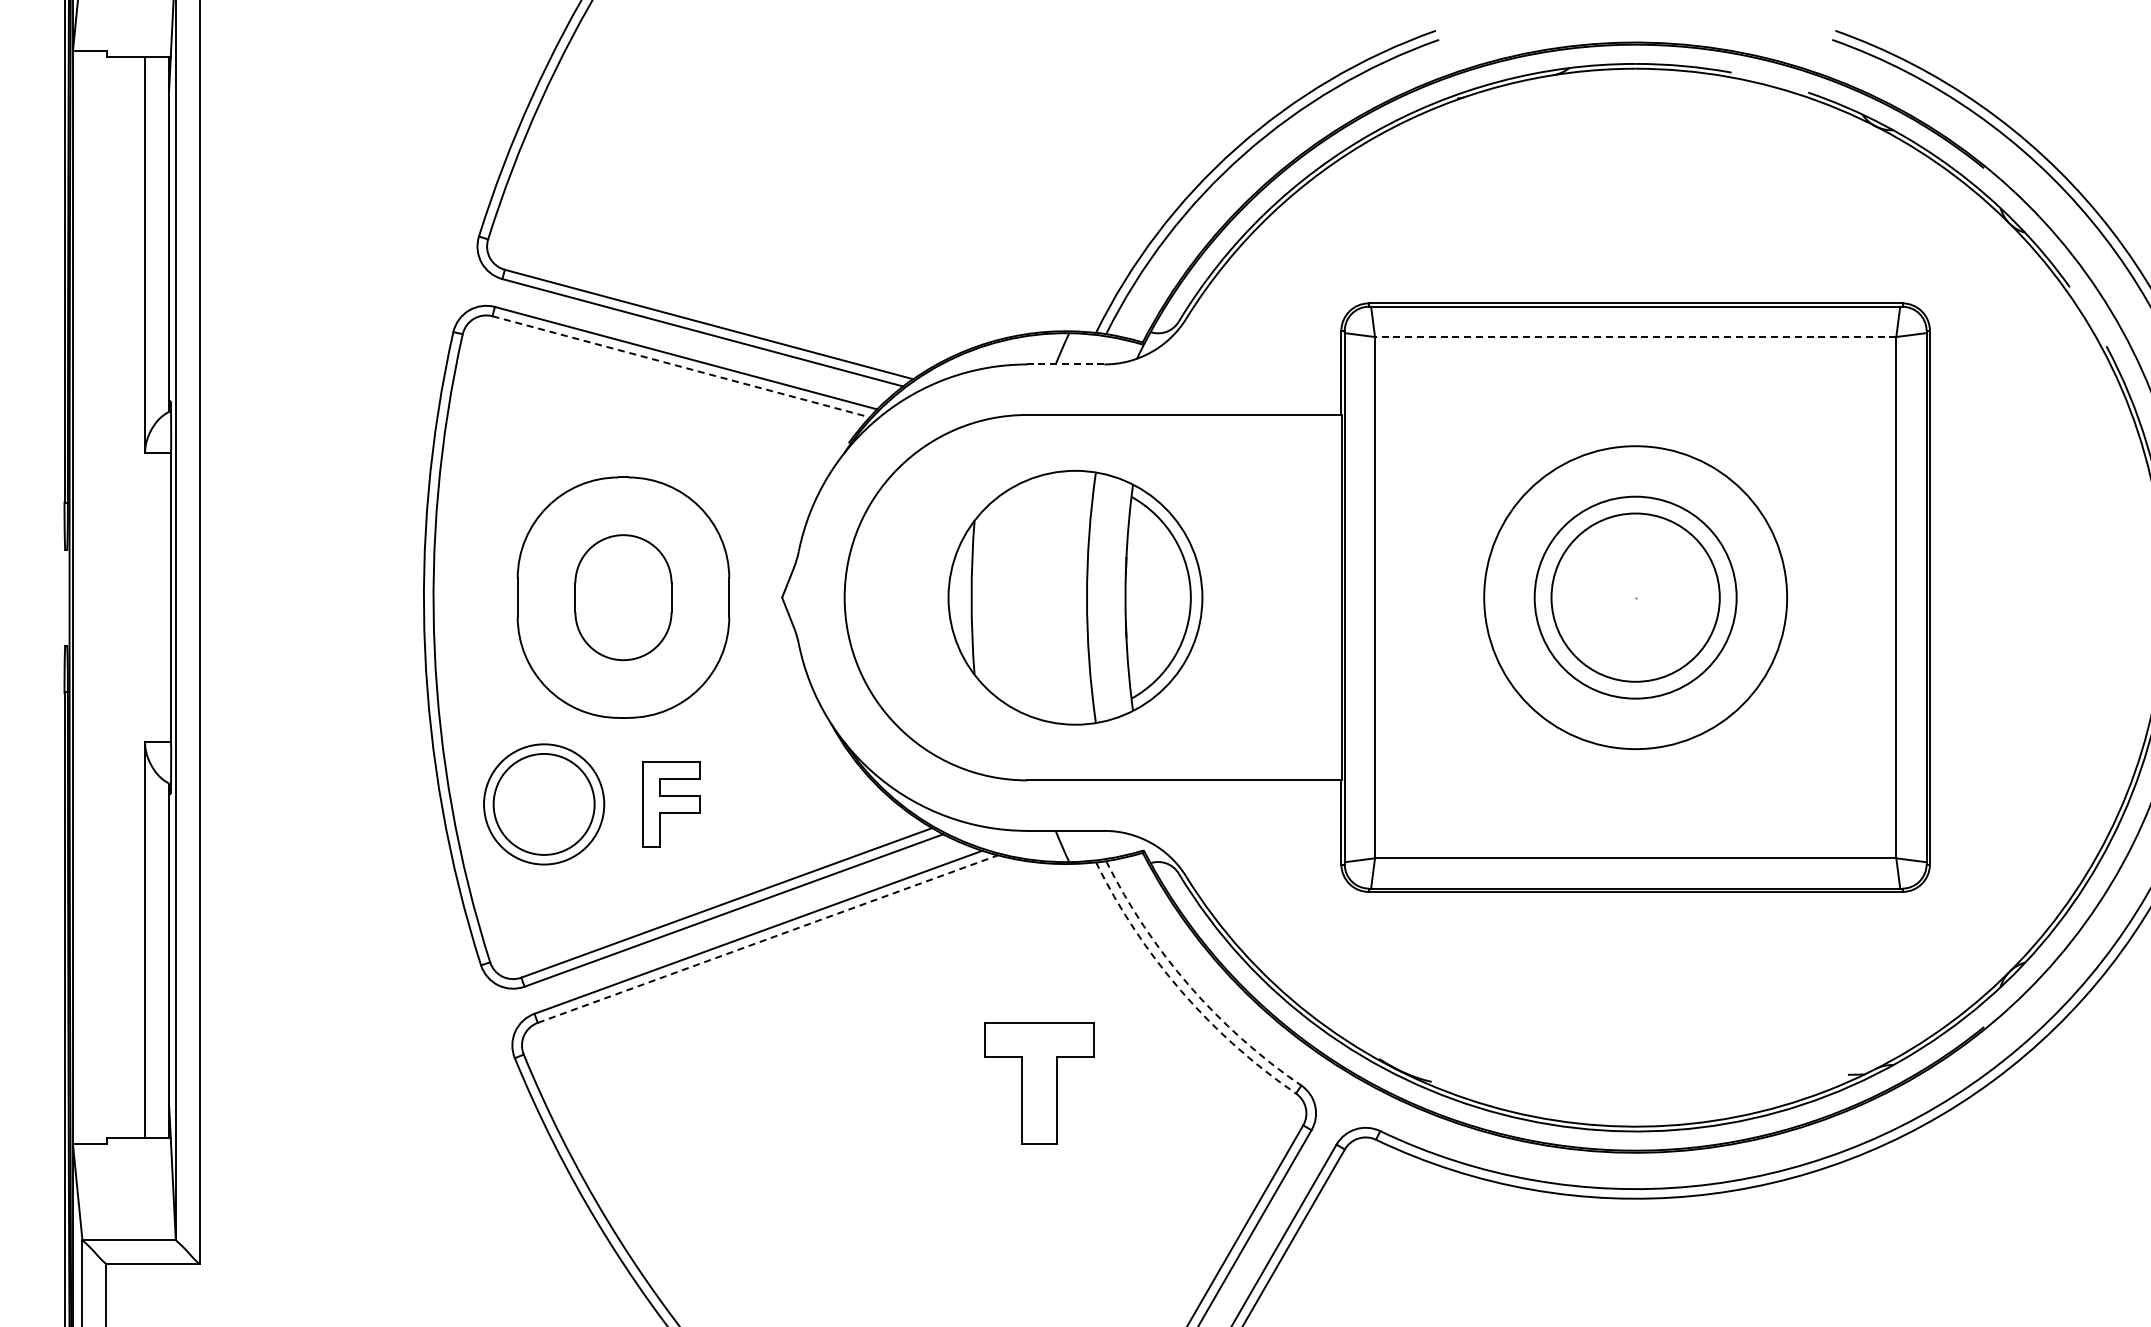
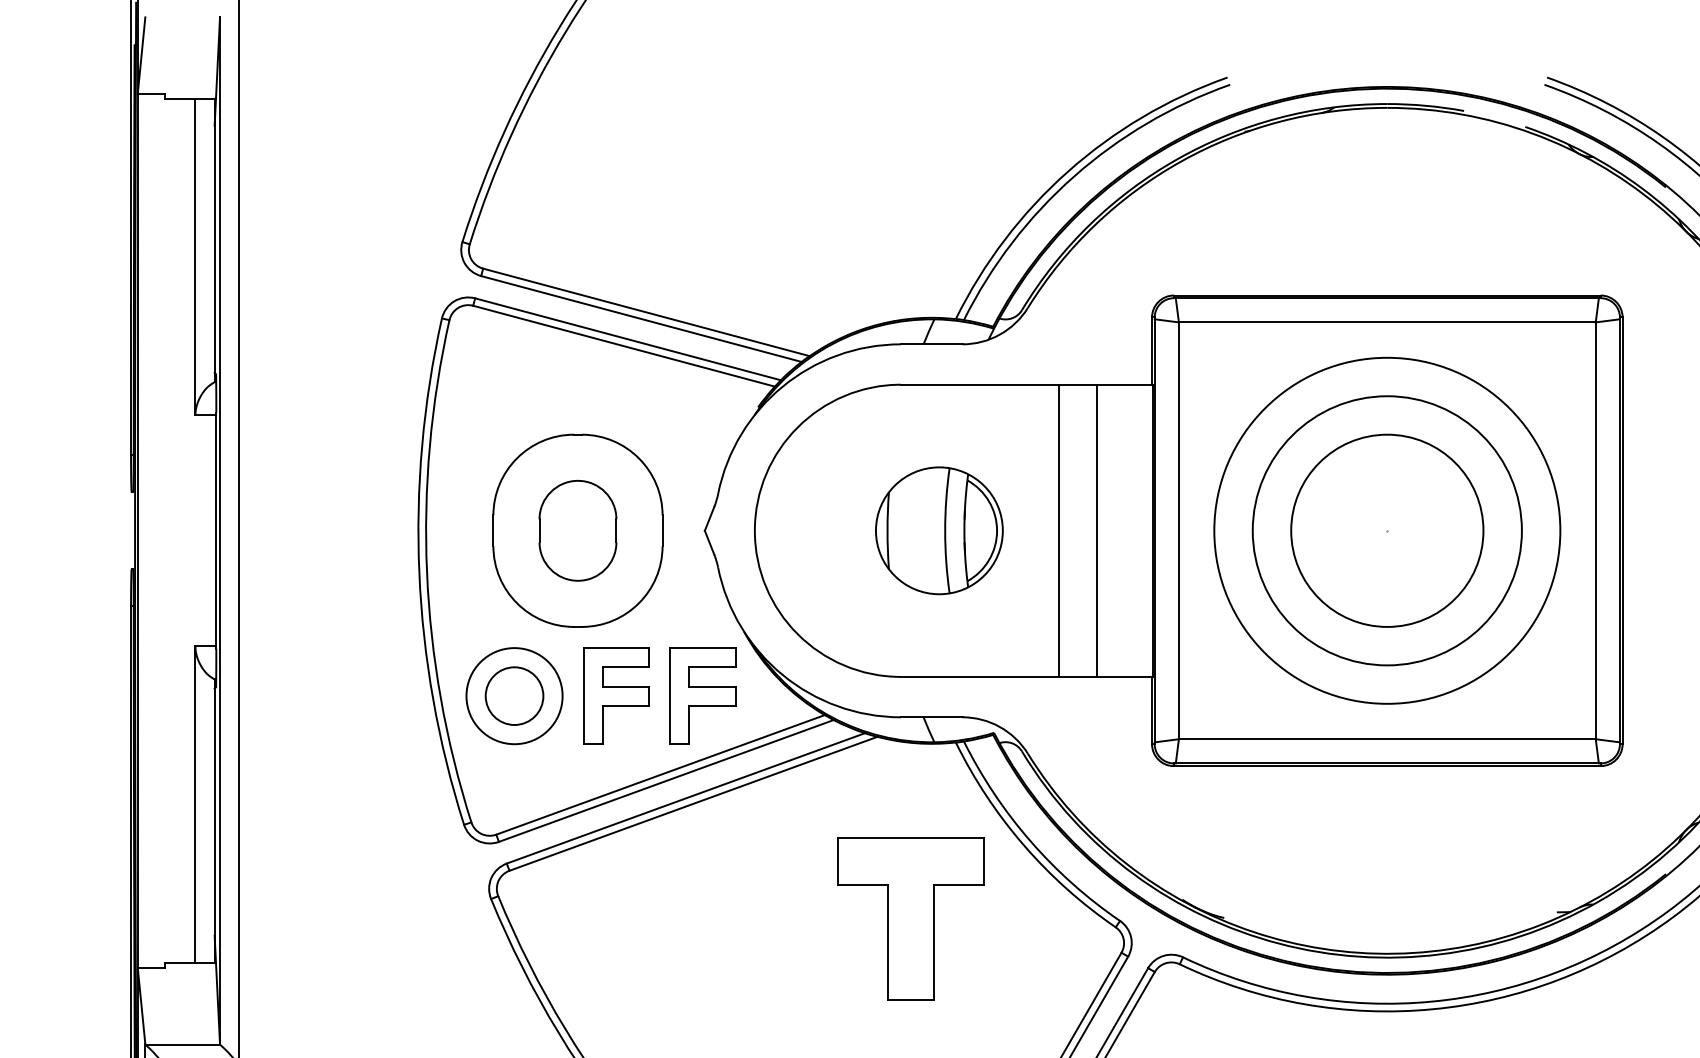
line: (1635, 337) -> (1387, 322), dashed -> solid
line: (1065, 364) -> (931, 344), dashed -> solid
line: (681, 366) -> (624, 345), dashed -> solid
part: (1075, 597) -> (939, 530), size x0.62
line: (1224, 597) -> (1058, 530), added
line: (1272, 597) -> (1096, 530), added
circle: (1635, 597) -> (1387, 530), size x1.43
circle: (1635, 597) -> (1387, 530), size x1.43
circle: (1635, 597) -> (1387, 530), size x1.67
circle: (544, 804) -> (514, 696), size x0.71
part: (671, 804) -> (616, 696), size x1.43
part: (779, 804) -> (702, 696), added
line: (767, 939) -> (693, 804), dashed -> solid
arc: (1189, 985) -> (1030, 840), dashed -> solid
arc: (1181, 990) -> (1024, 844), dashed -> solid
part: (1039, 1082) -> (910, 918), size x1.67

